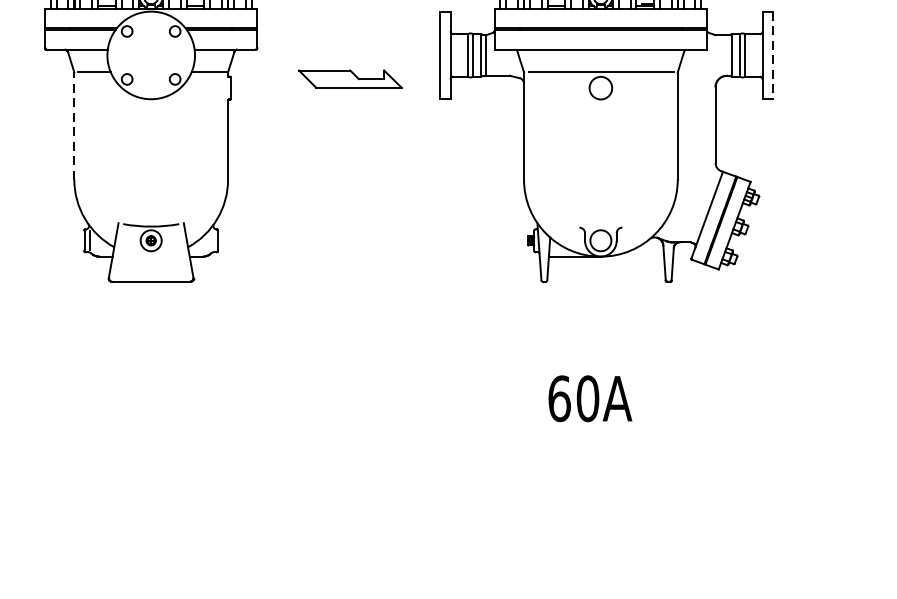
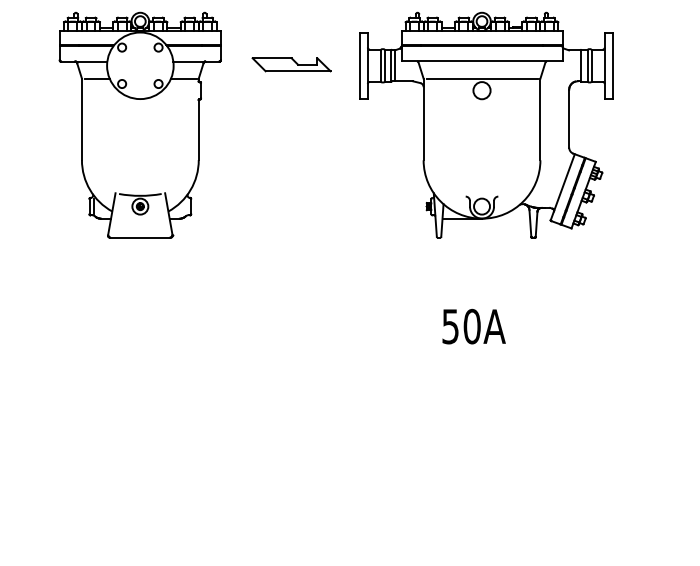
line: (772, 56) -> (612, 66), dashed -> solid
part: (350, 78) -> (291, 64), moved
line: (73, 126) -> (81, 119), dashed -> solid
text: (559, 398) -> (450, 326), 60A -> 50A

